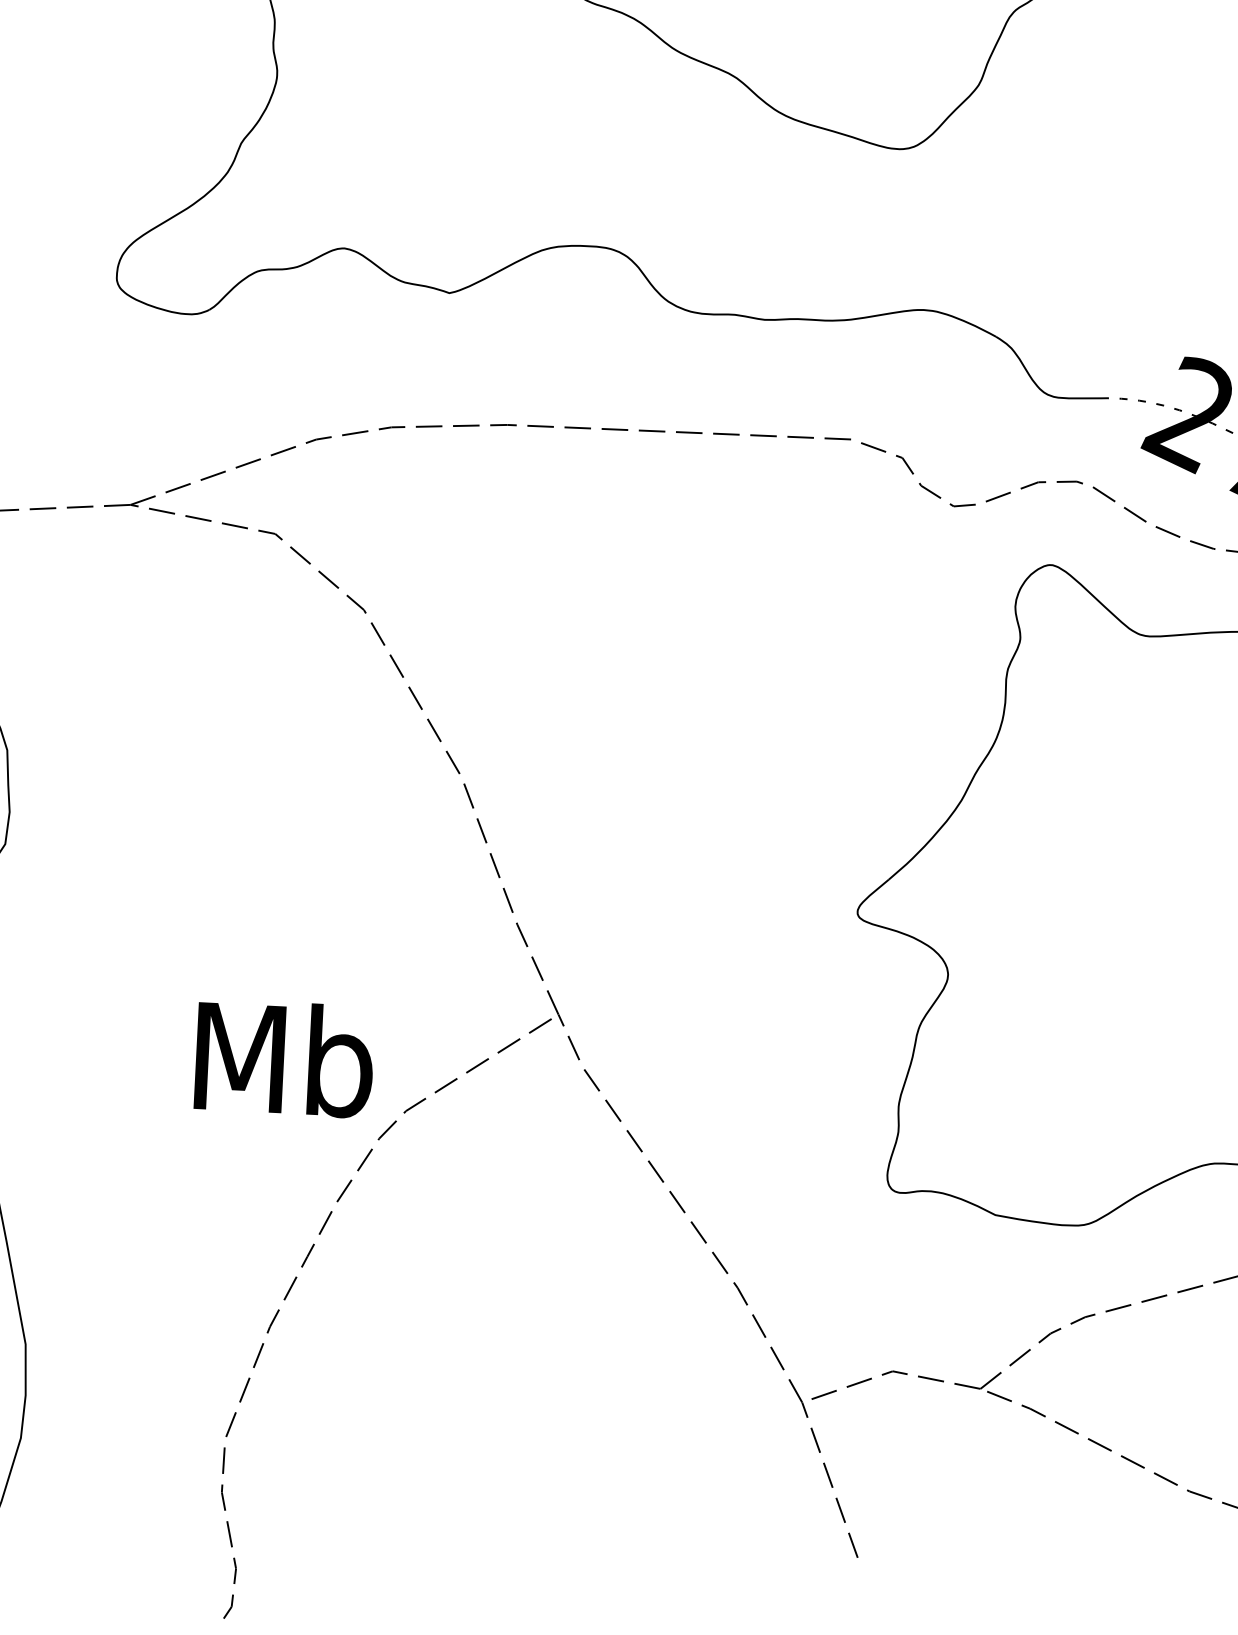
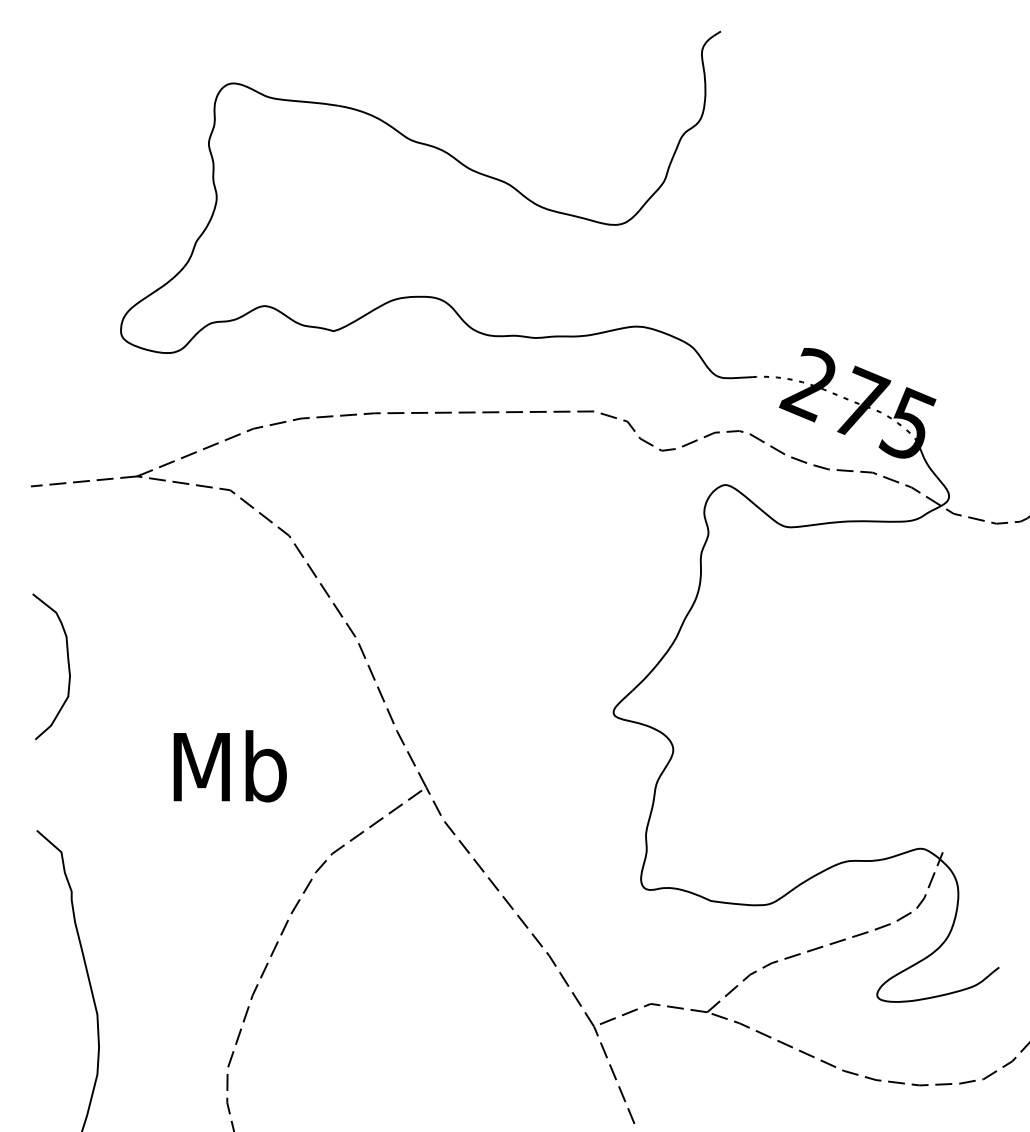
text: (283, 1058) -> (229, 766), moved

